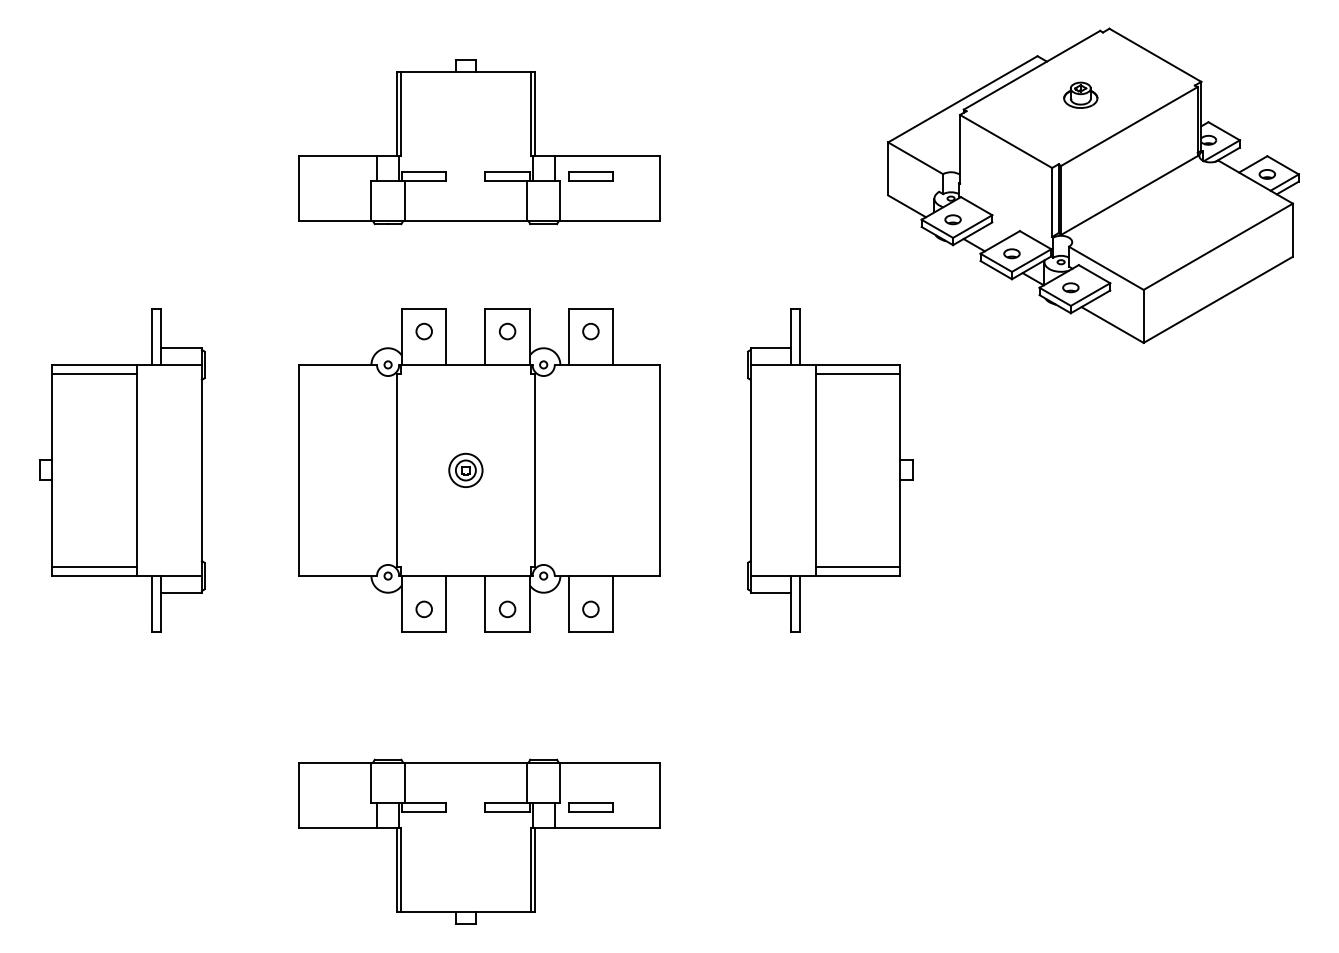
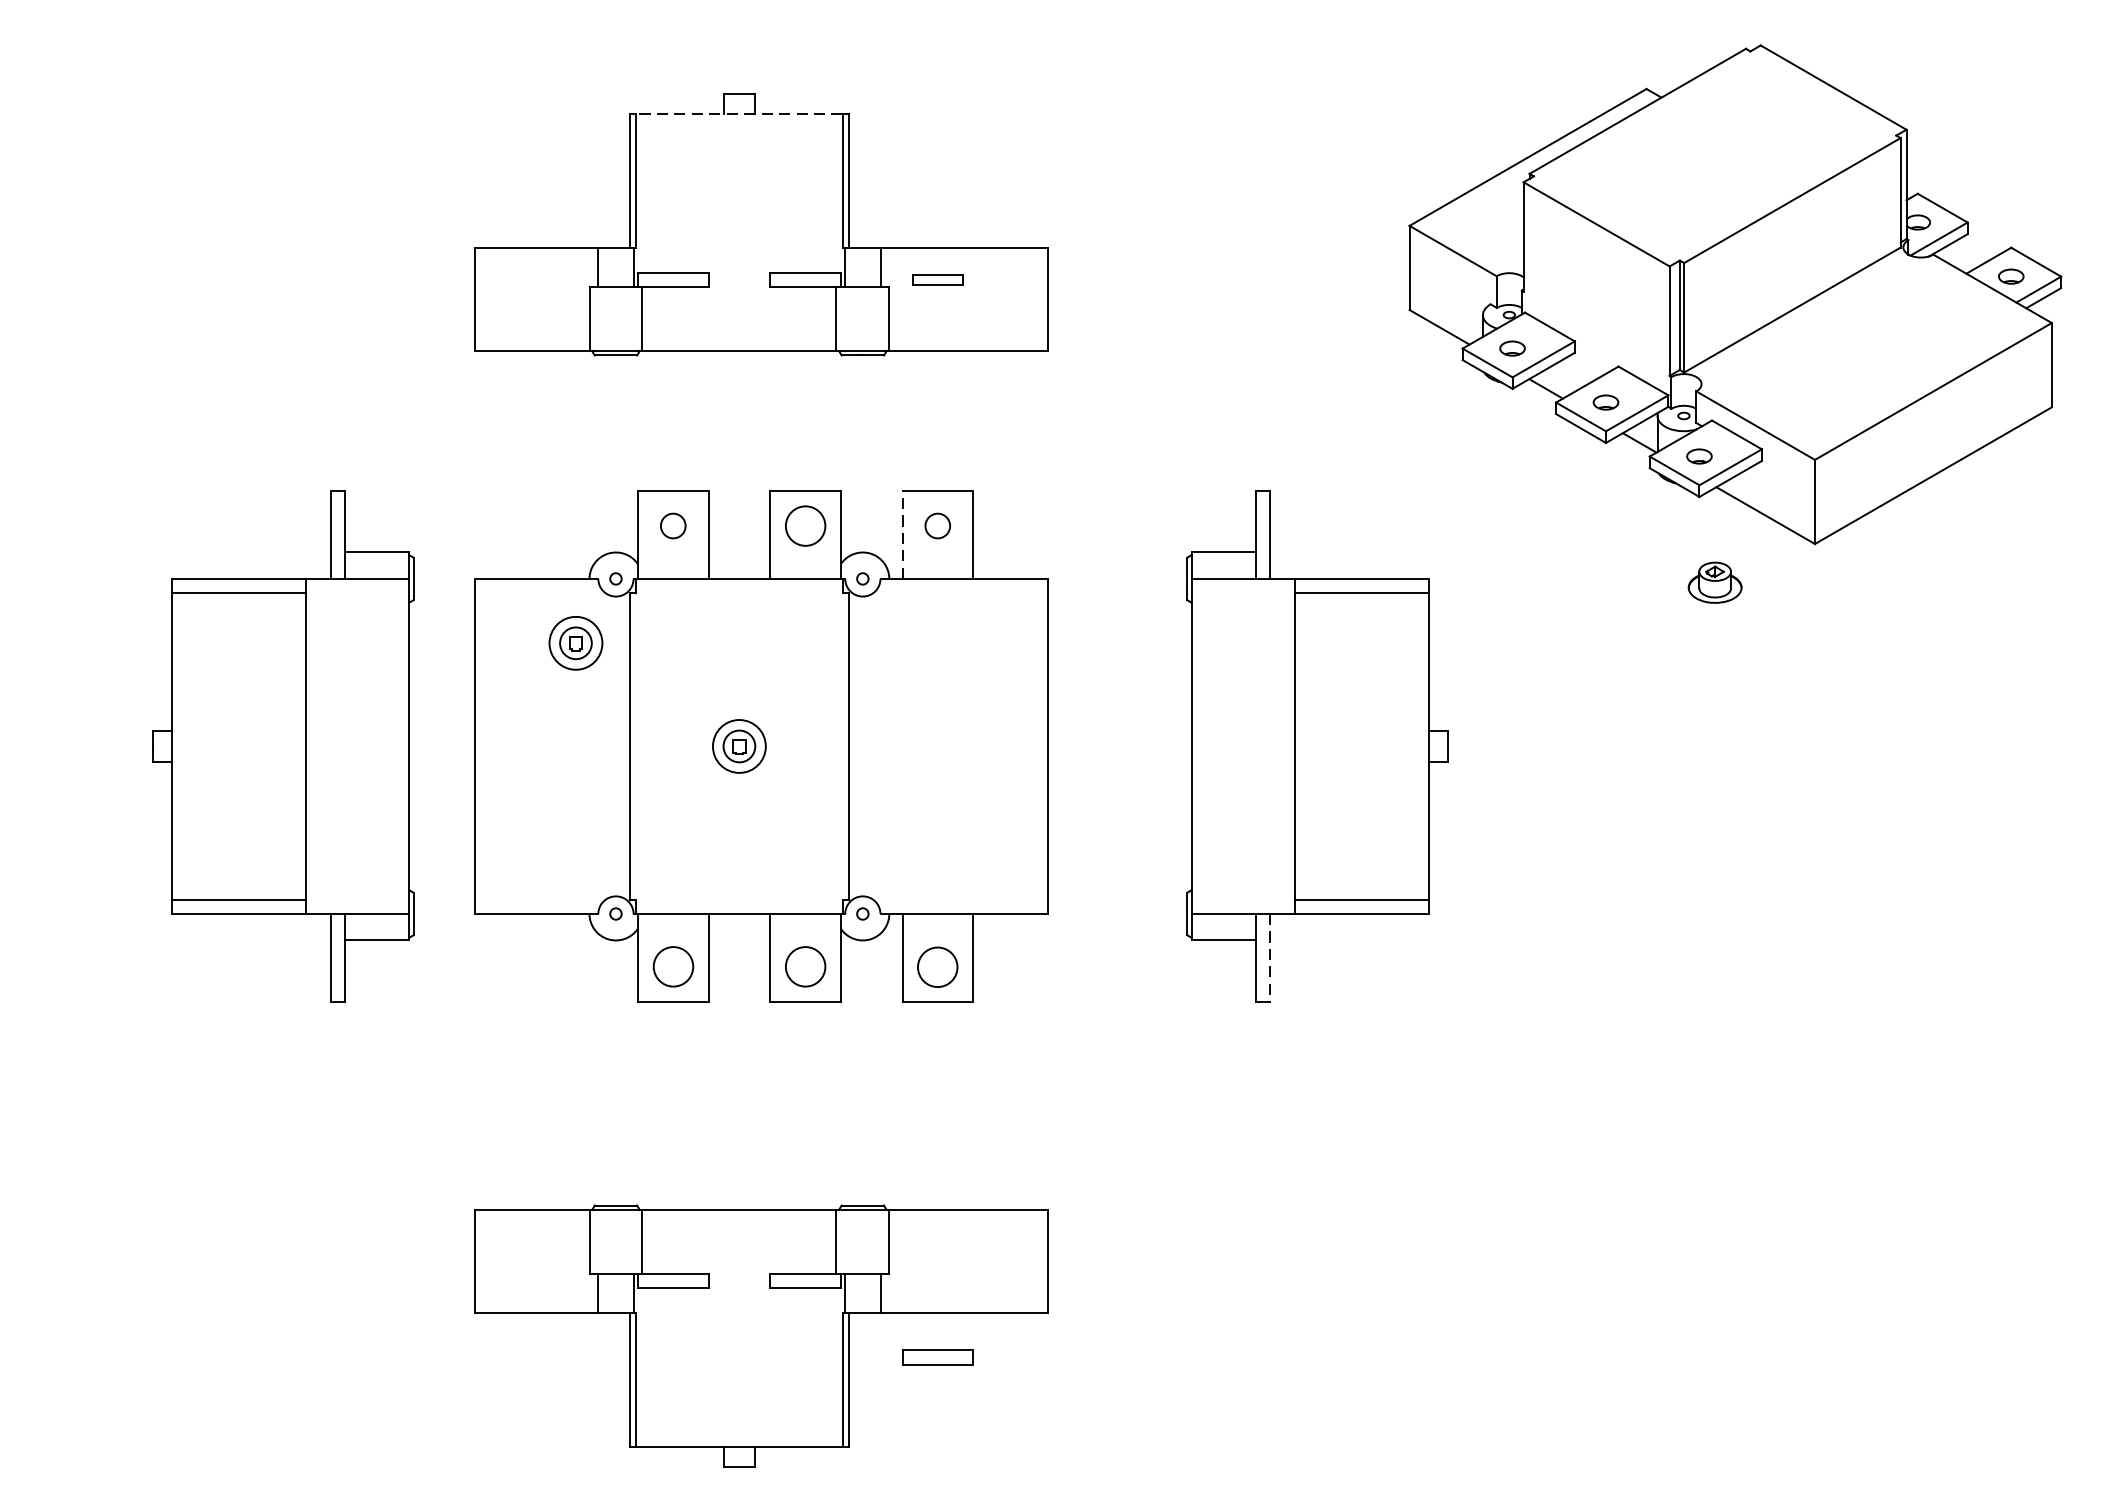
line: (465, 71) -> (738, 113), solid -> dashed
part: (1080, 94) -> (1714, 581), moved
part: (590, 176) -> (937, 279), size x0.7
circle: (507, 331) -> (805, 525), size x1.6
line: (568, 337) -> (902, 535), solid -> dashed
part: (362, 404) -> (575, 641), added
part: (122, 470) -> (283, 746), moved
line: (800, 603) -> (1270, 957), solid -> dashed
circle: (590, 608) -> (937, 965), size x1.6
circle: (423, 609) -> (672, 967), size x1.6
circle: (507, 609) -> (805, 967), size x1.6
part: (590, 807) -> (937, 1357), moved

